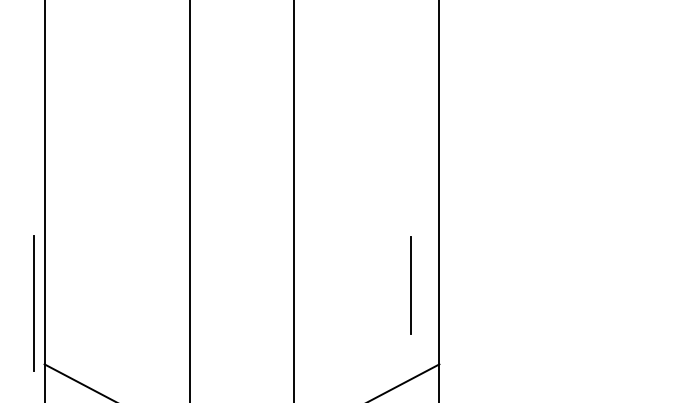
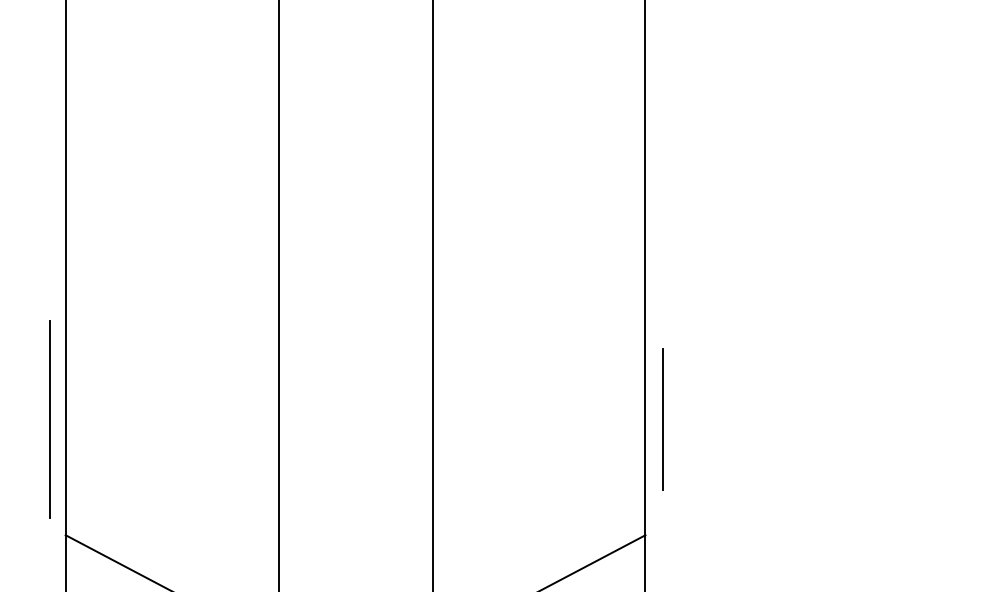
line: (410, 285) -> (661, 419), moved
line: (33, 303) -> (49, 419), moved

